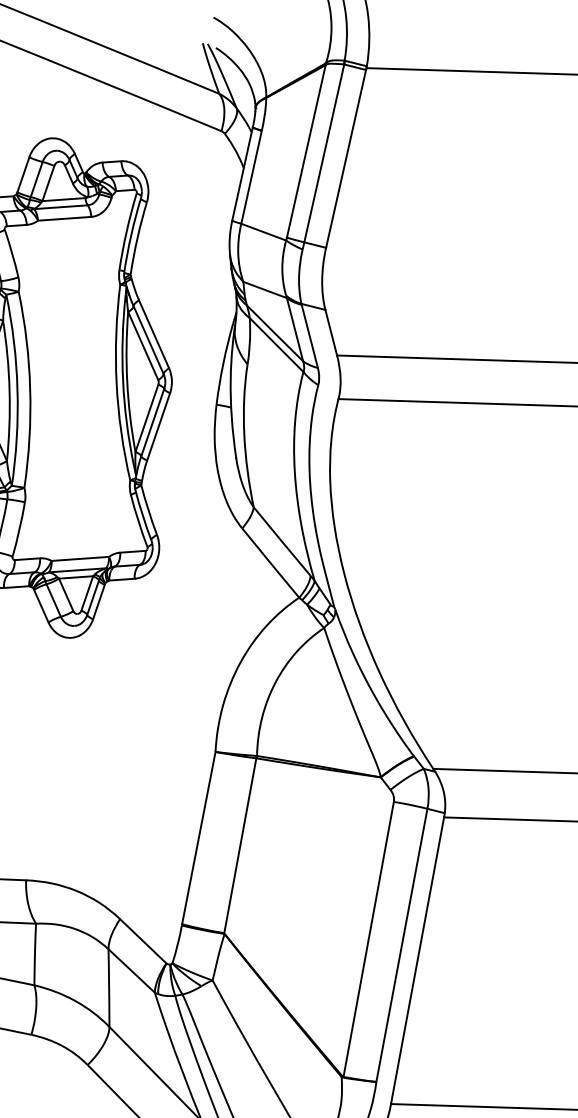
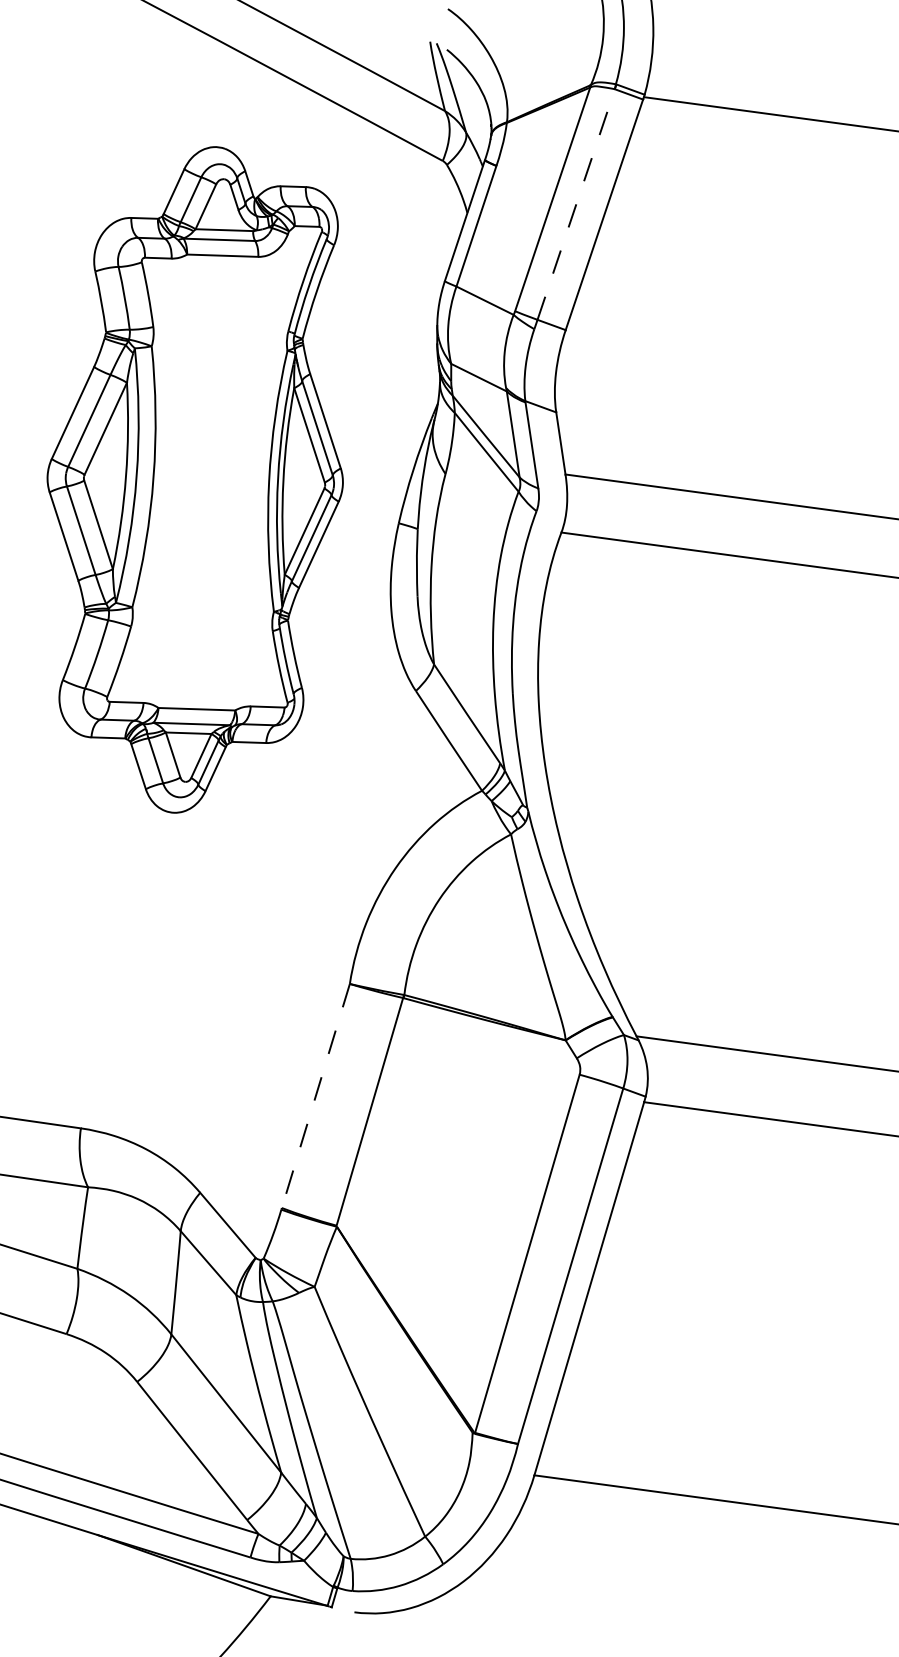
line: (324, 153) -> (576, 204), solid -> dashed
line: (198, 838) -> (315, 1096), solid -> dashed

